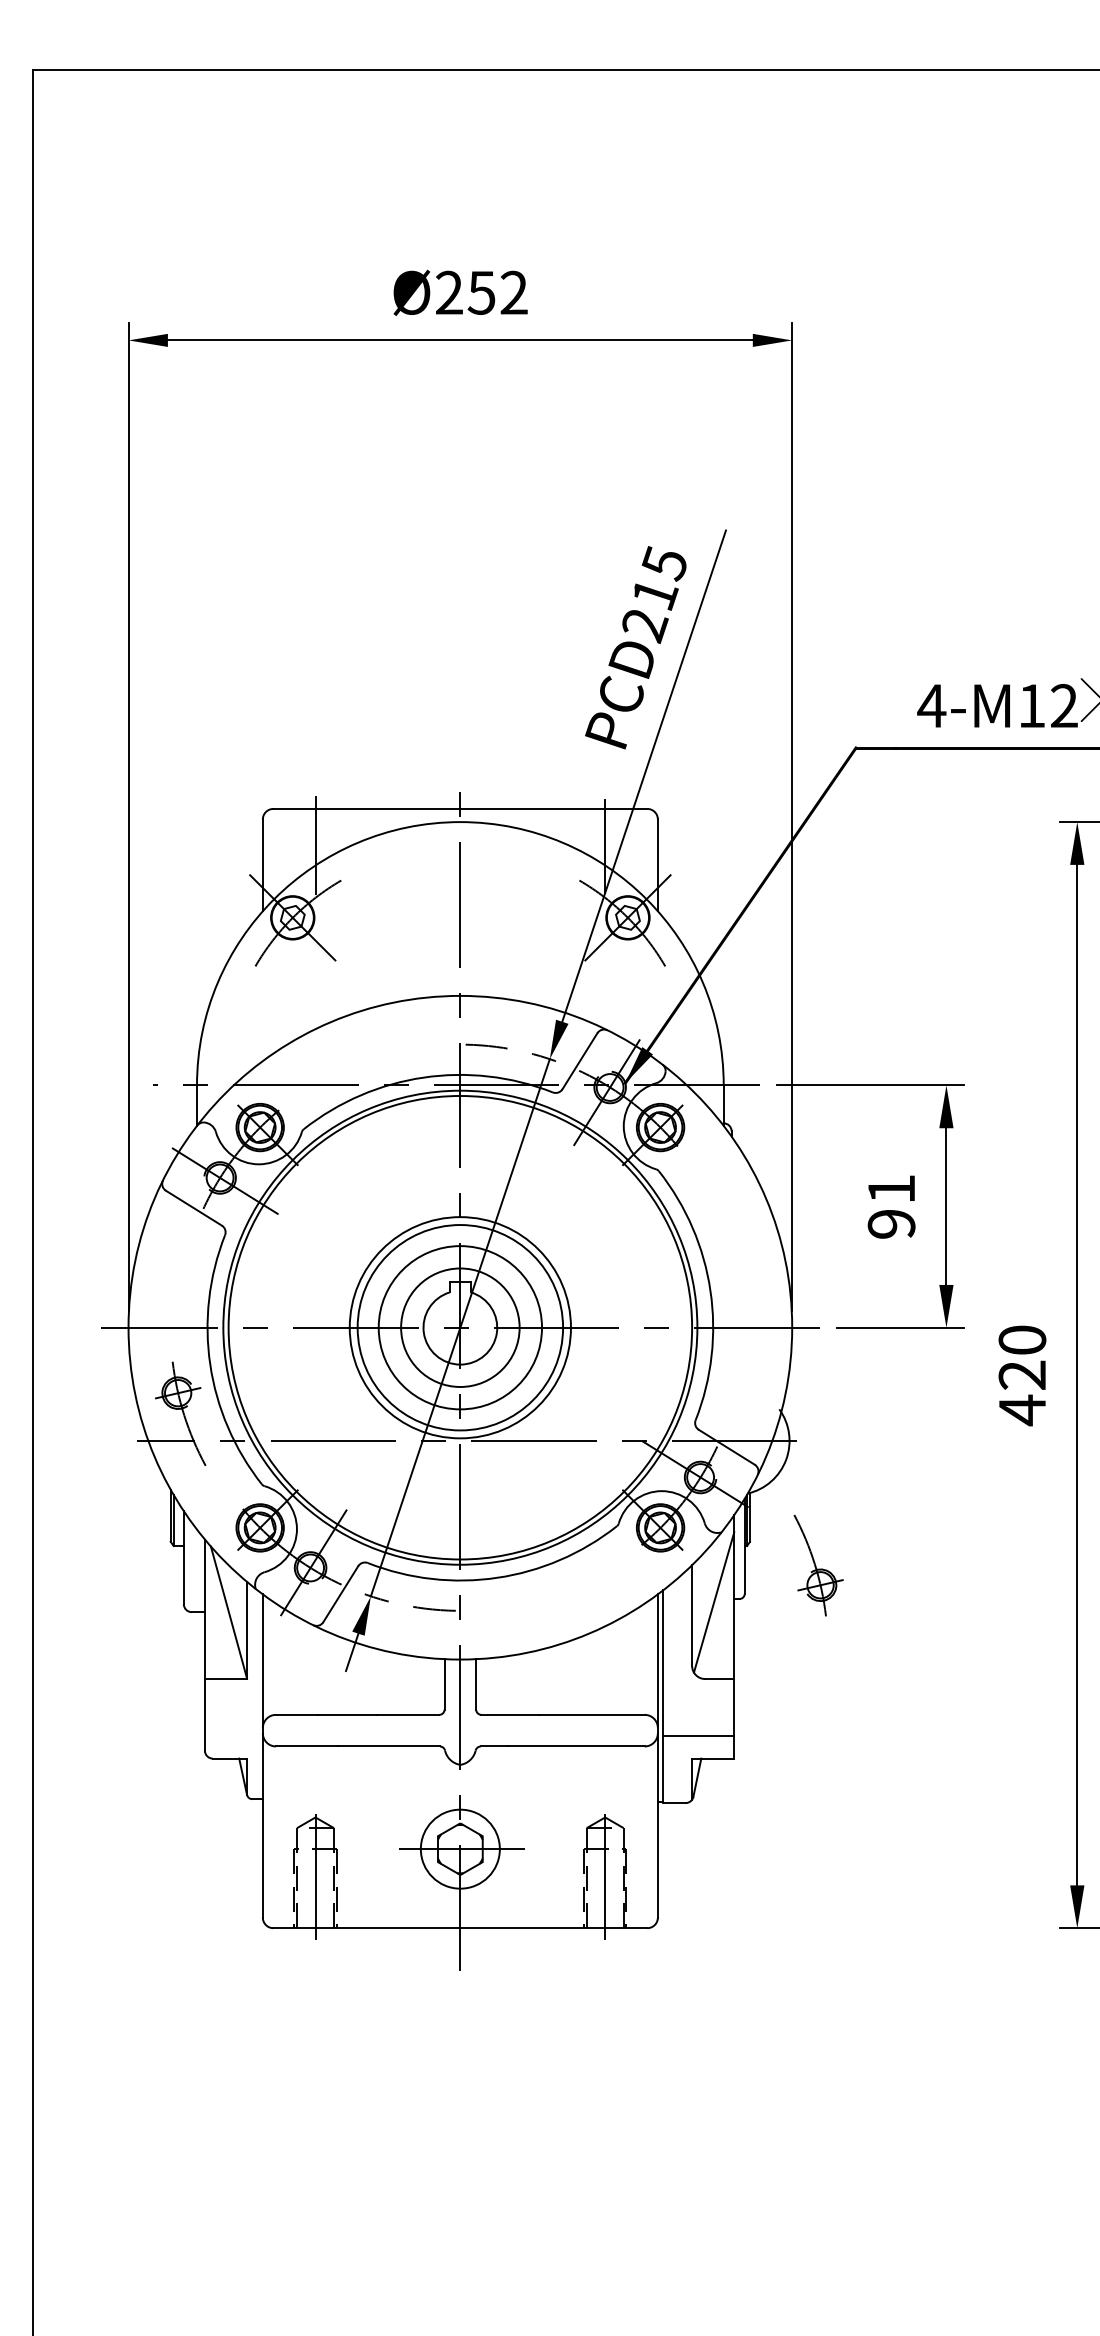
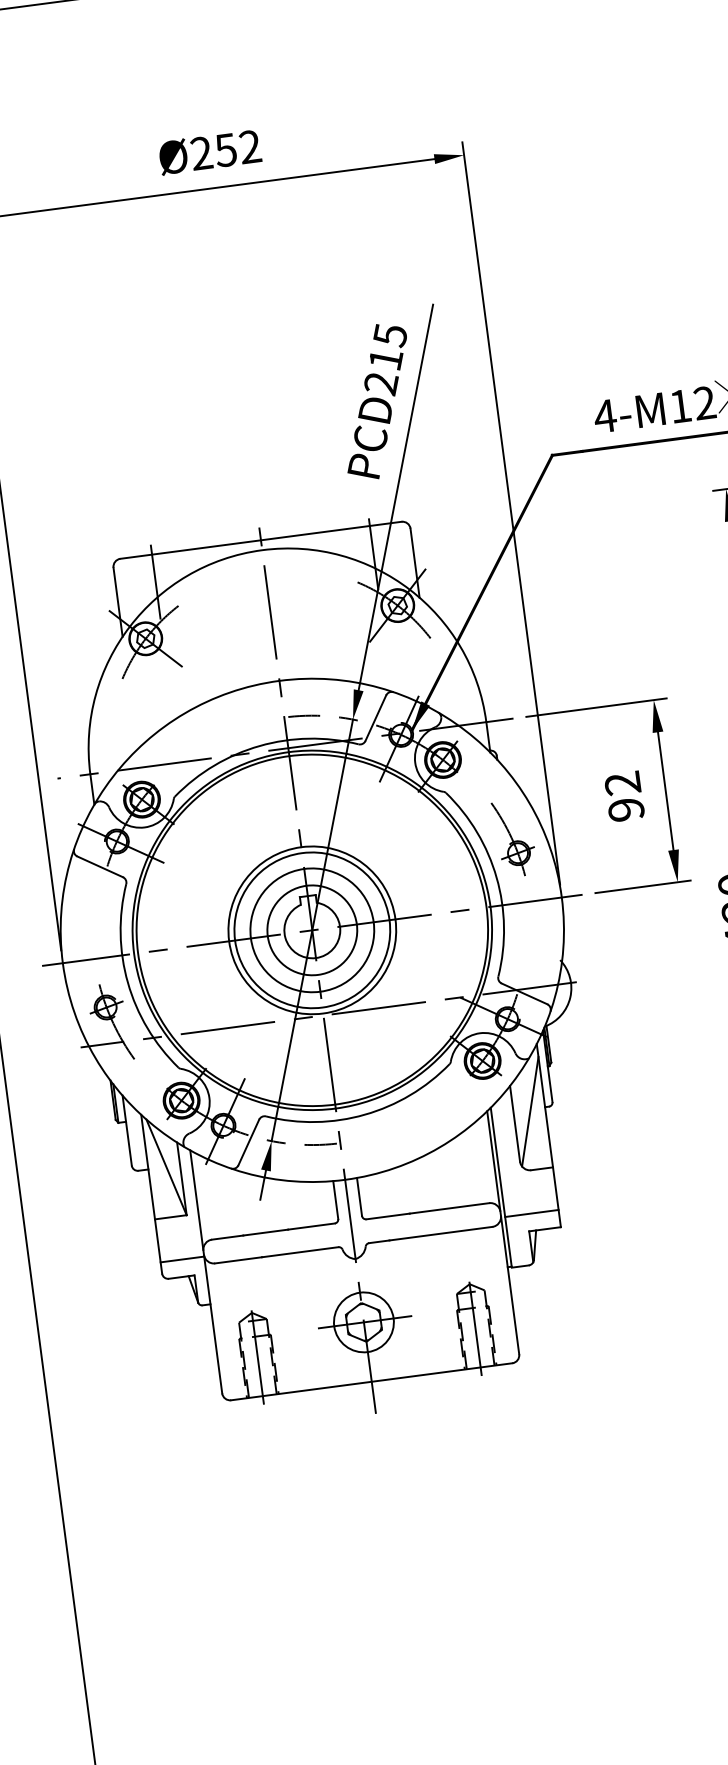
text: (890, 1188) -> (621, 783), 91 -> 92
part: (818, 1565) -> (514, 838), moved
line: (233, 1735) -> (182, 1259), added

